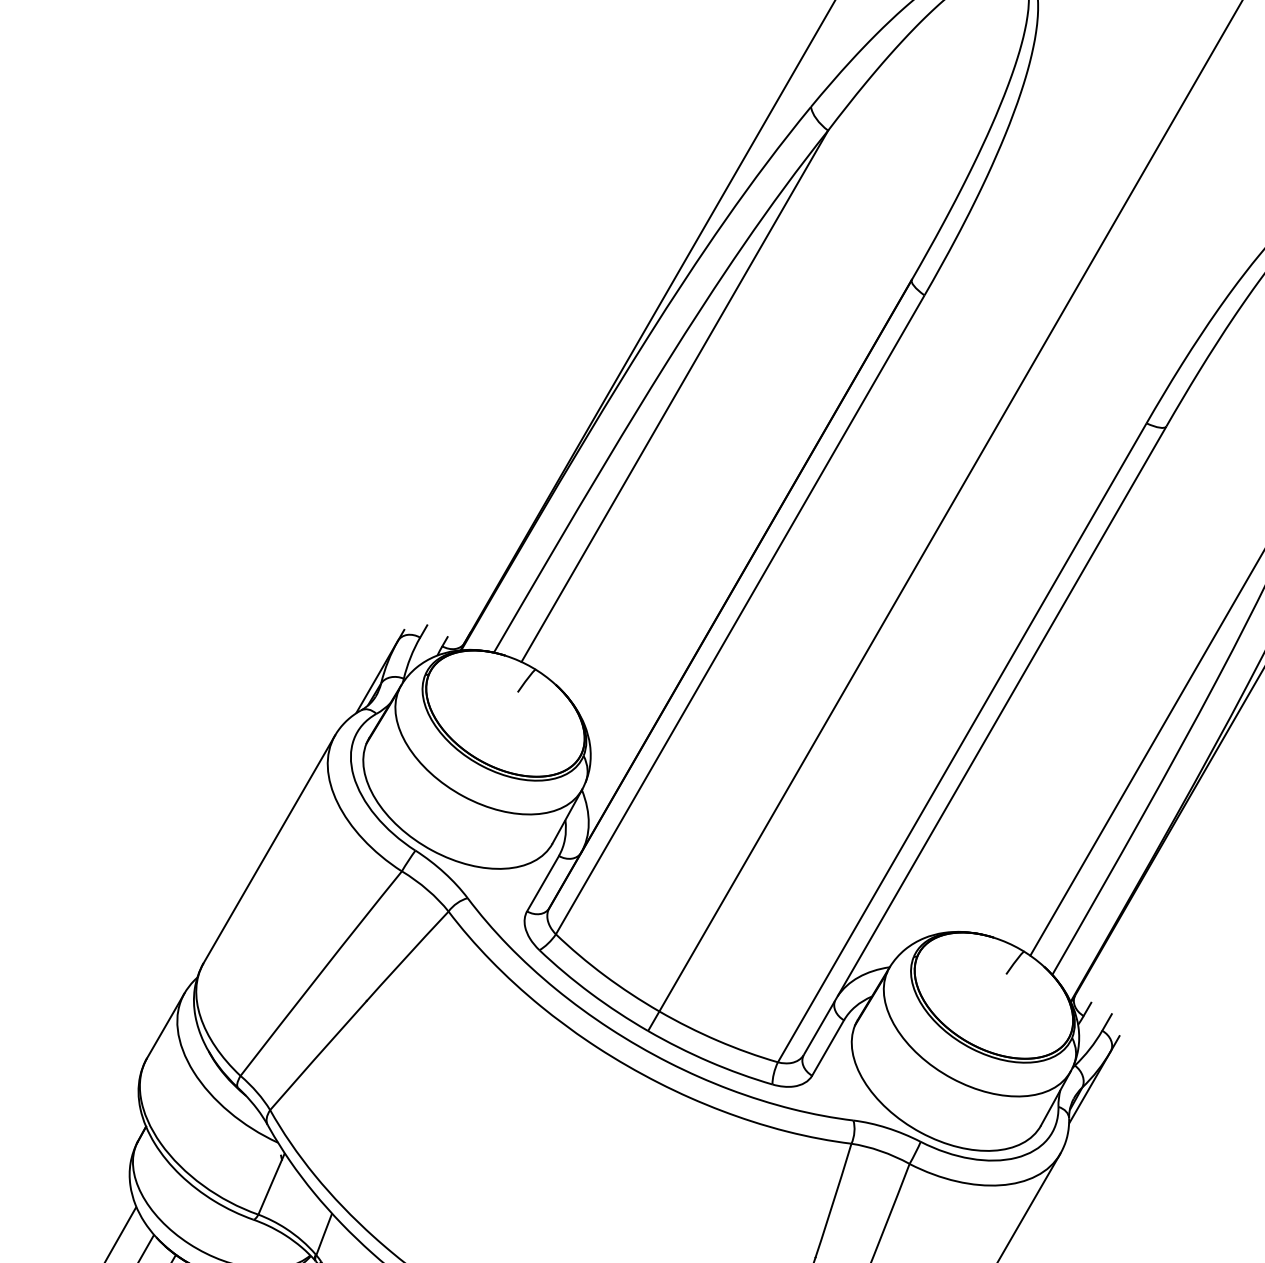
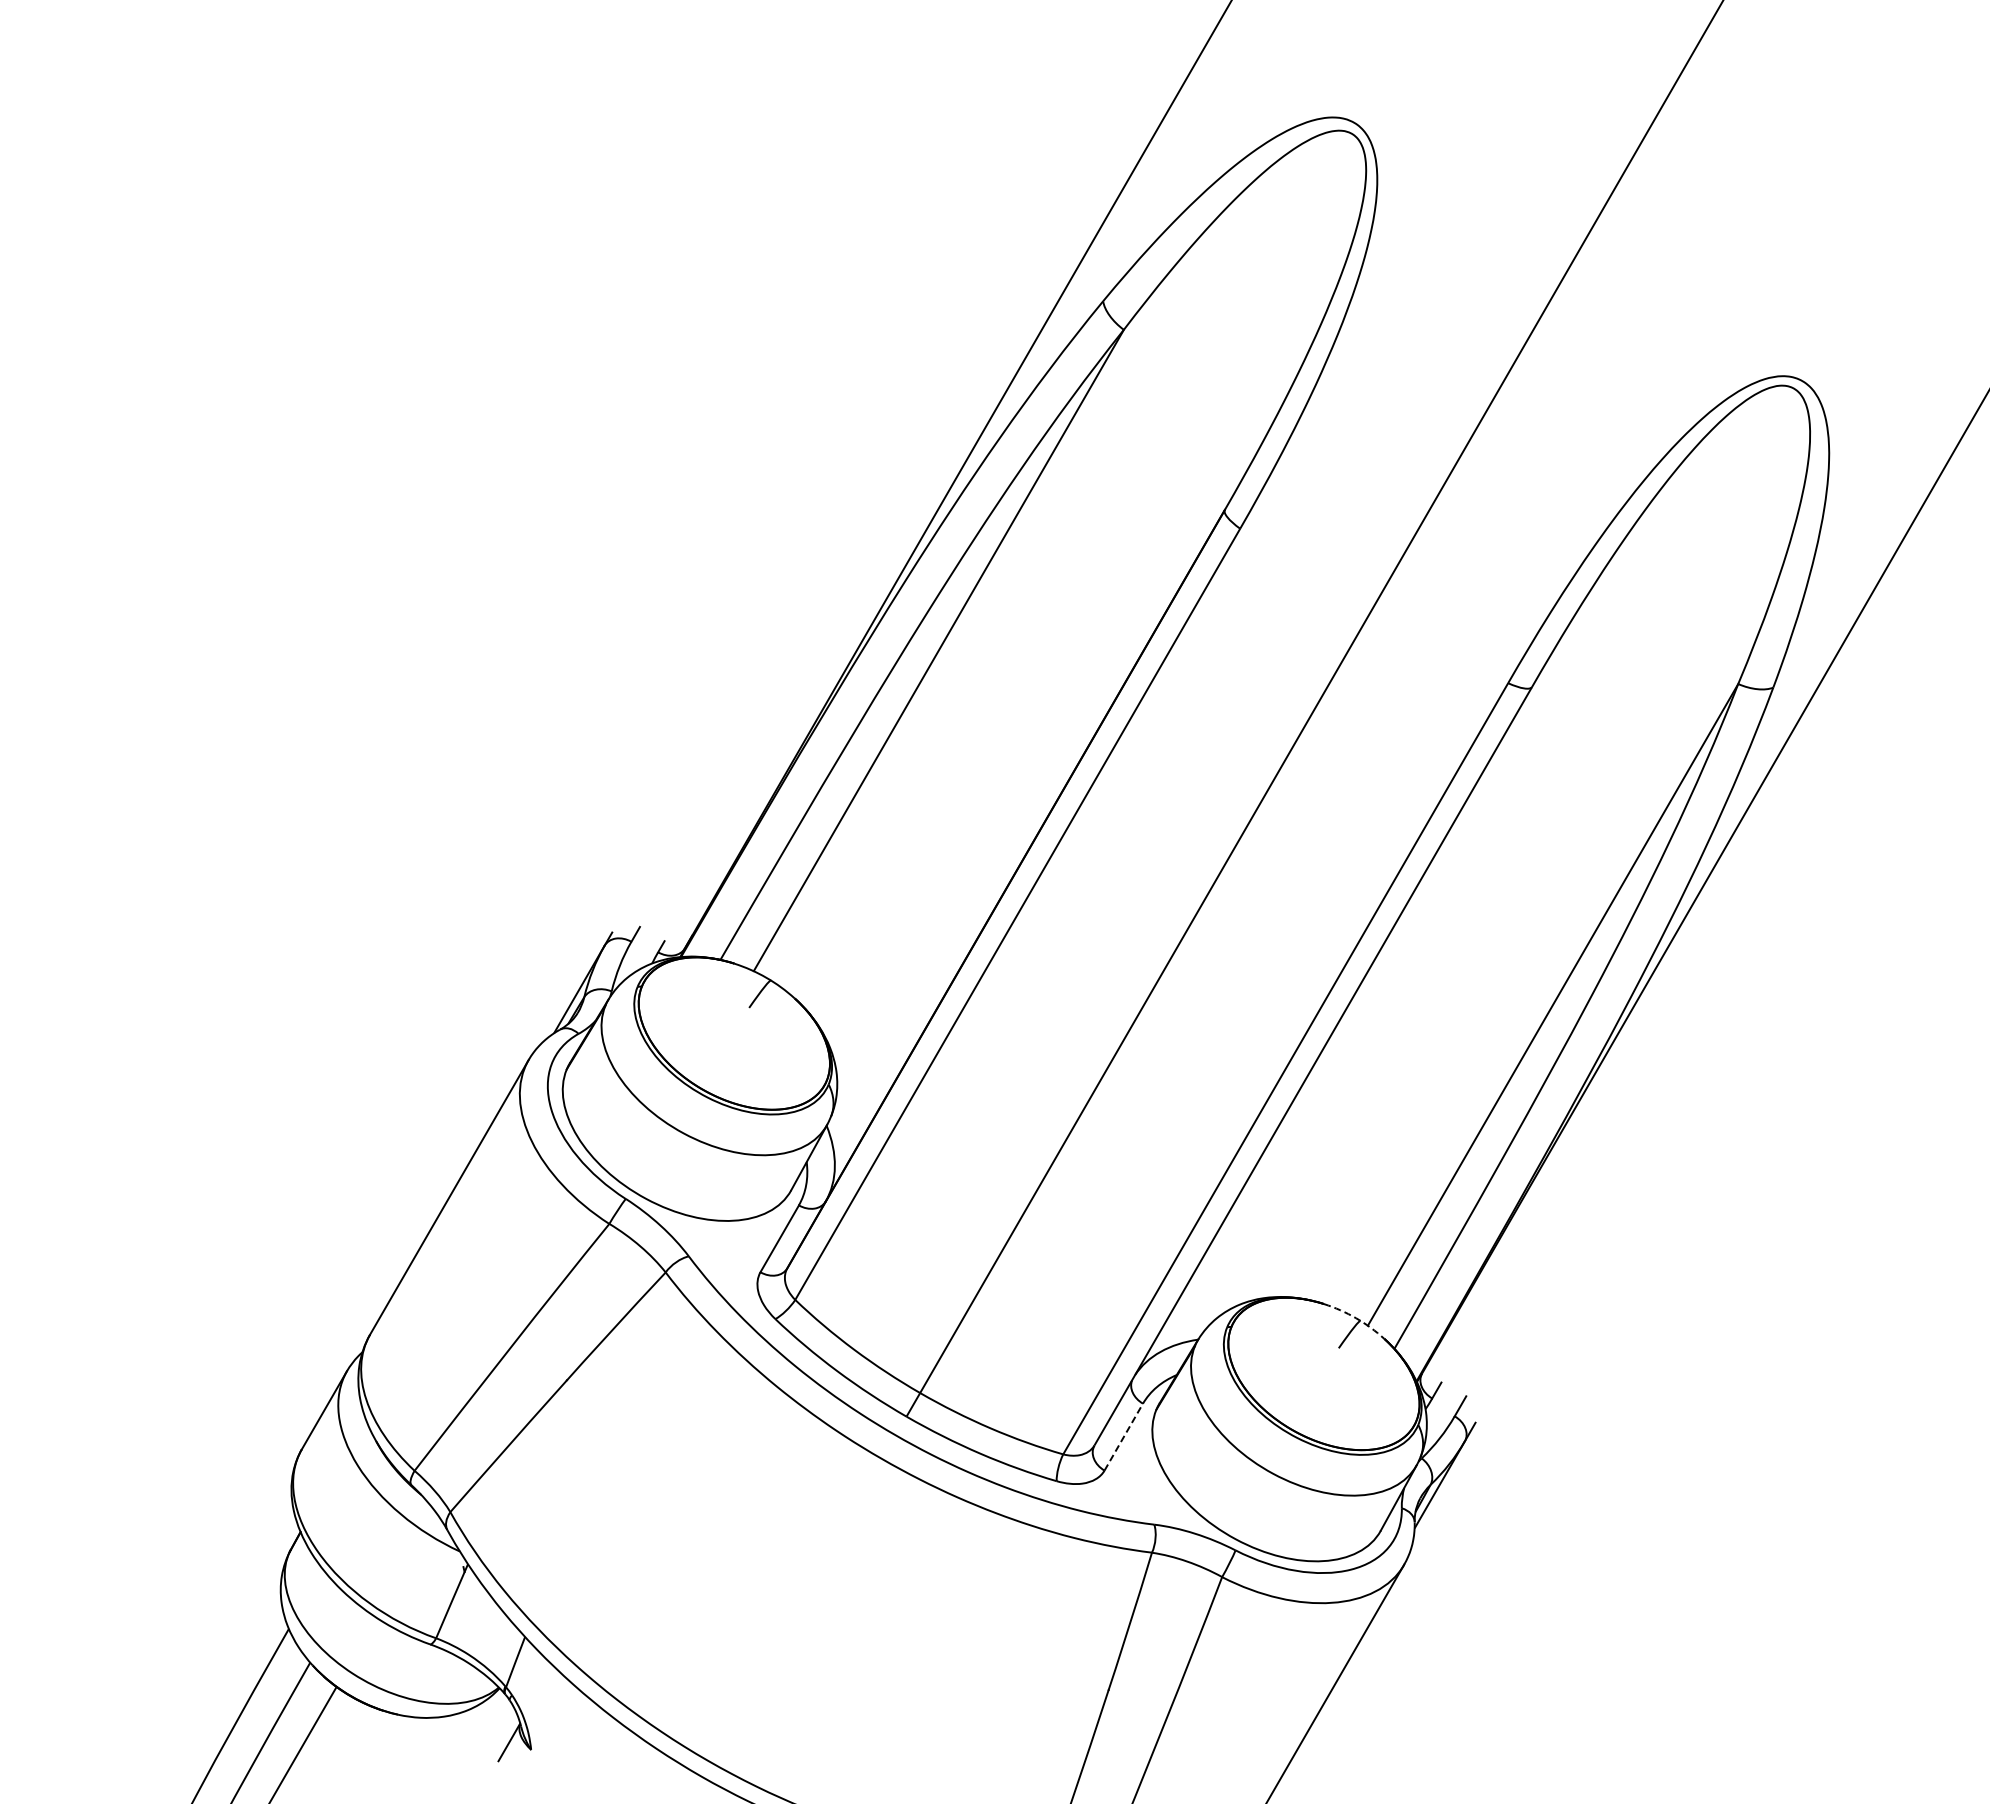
arc: (1020, 949) -> (1356, 1318), solid -> dashed
line: (827, 1048) -> (1123, 1437), solid -> dashed

